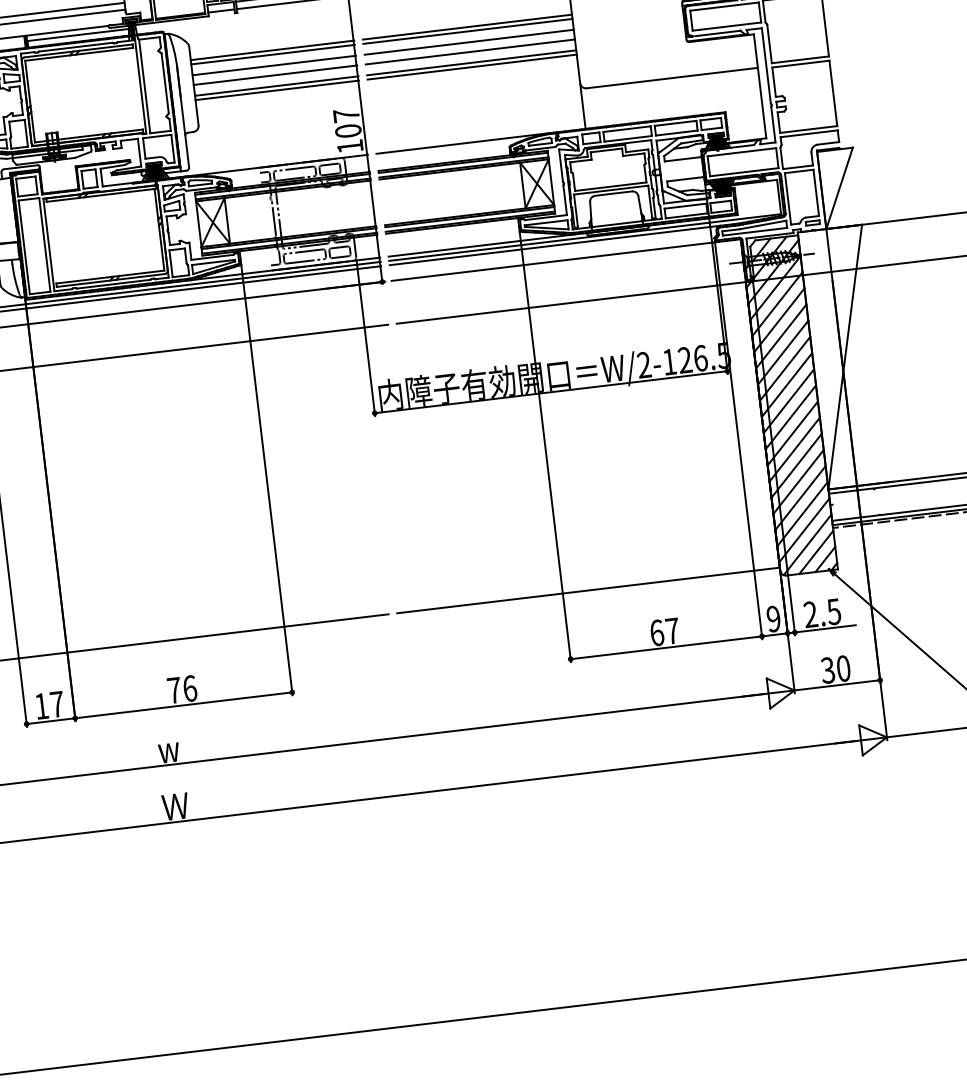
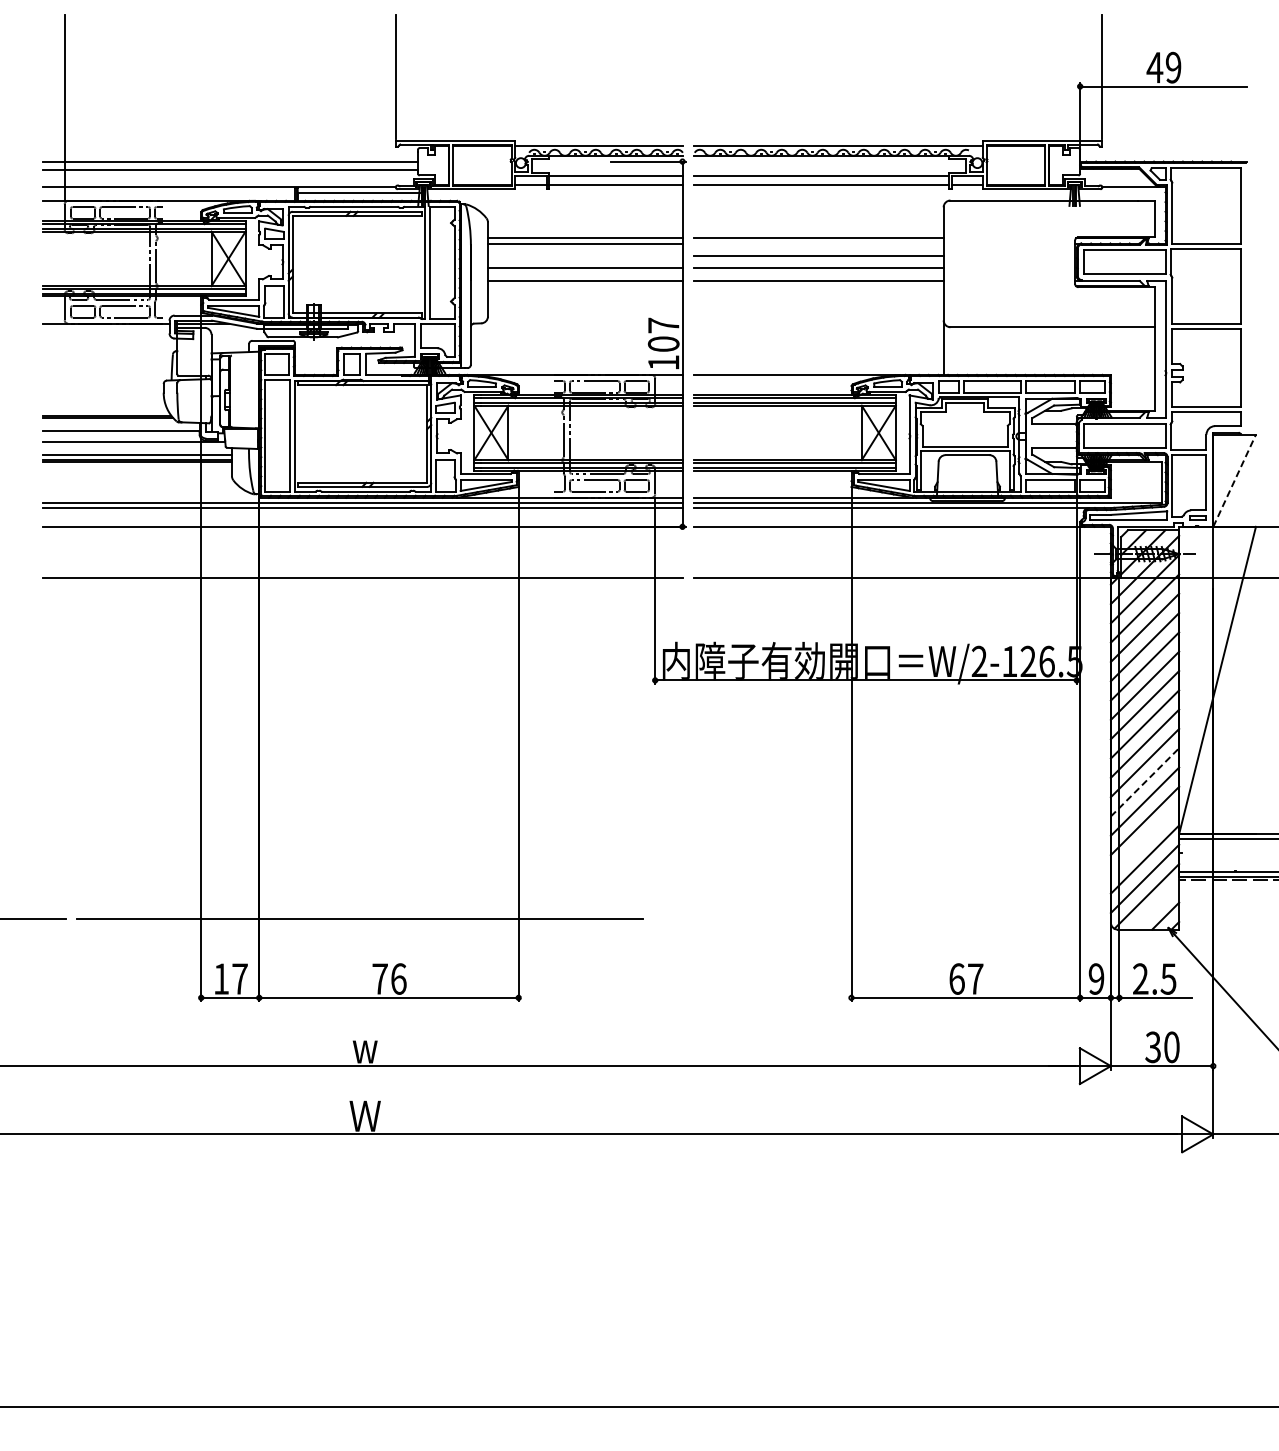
line: (467, 31) -> (818, 243), removed
line: (274, 65) -> (585, 256), removed
line: (472, 67) -> (818, 286), removed
line: (277, 90) -> (585, 286), removed
line: (839, 188) -> (1234, 480), solid -> dashed
line: (795, 449) -> (1145, 782), solid -> dashed
line: (800, 498) -> (1144, 840), removed
line: (815, 552) -> (1155, 906), removed
line: (587, 590) -> (881, 919), removed

